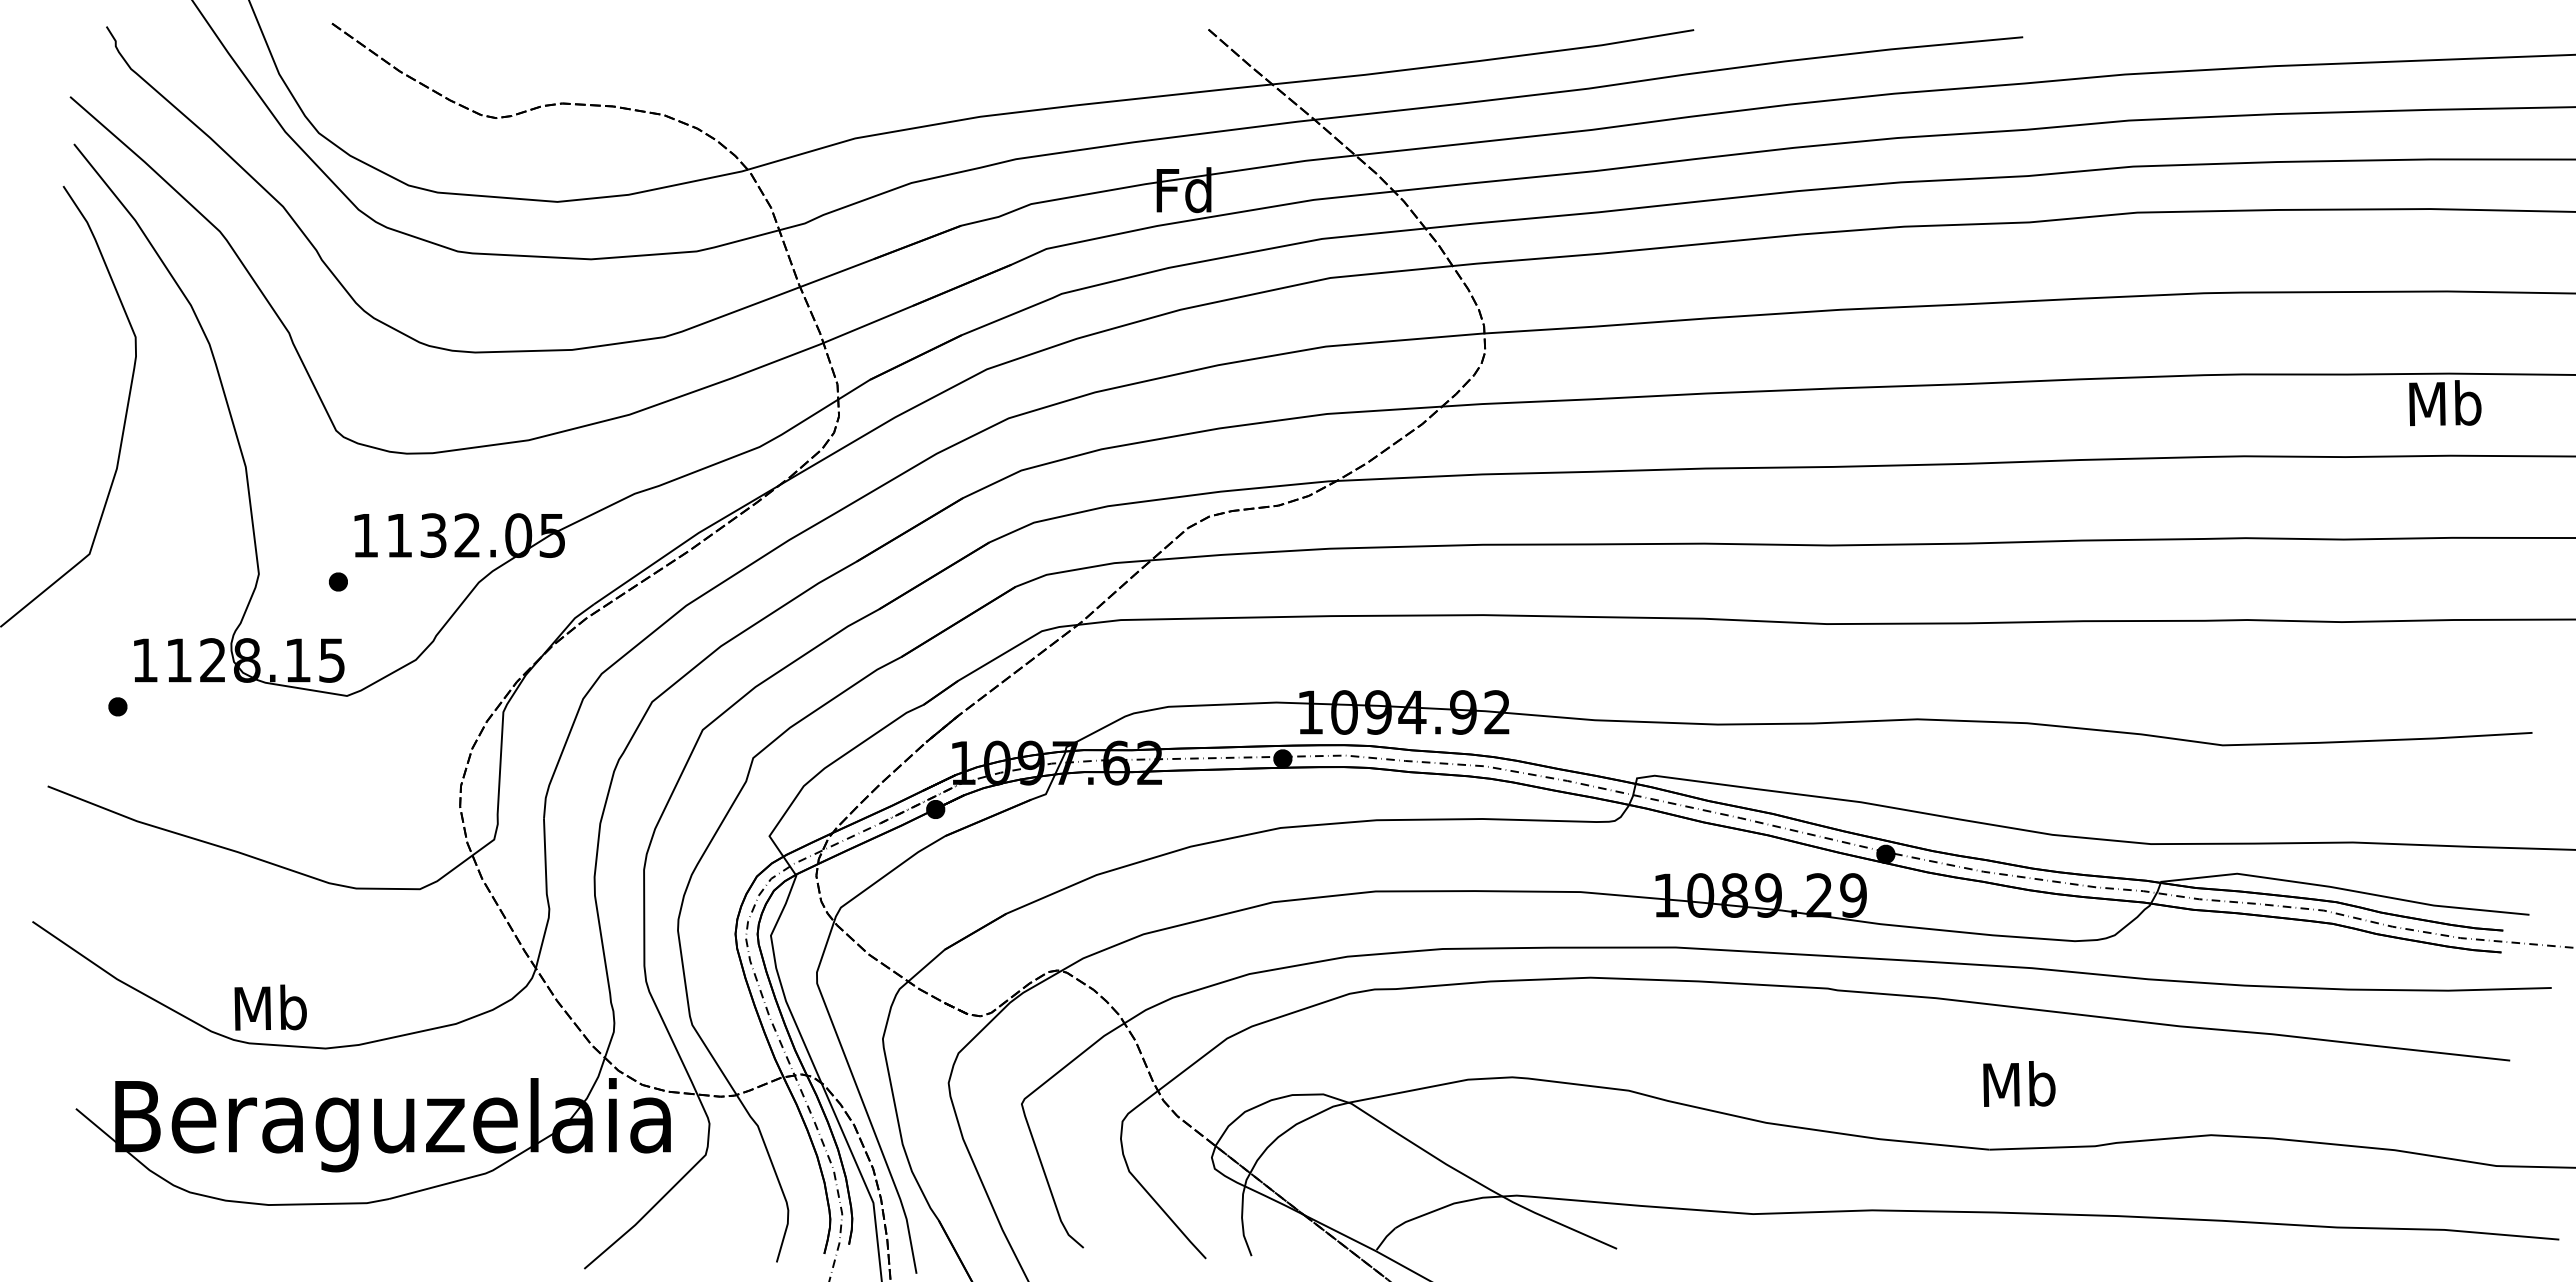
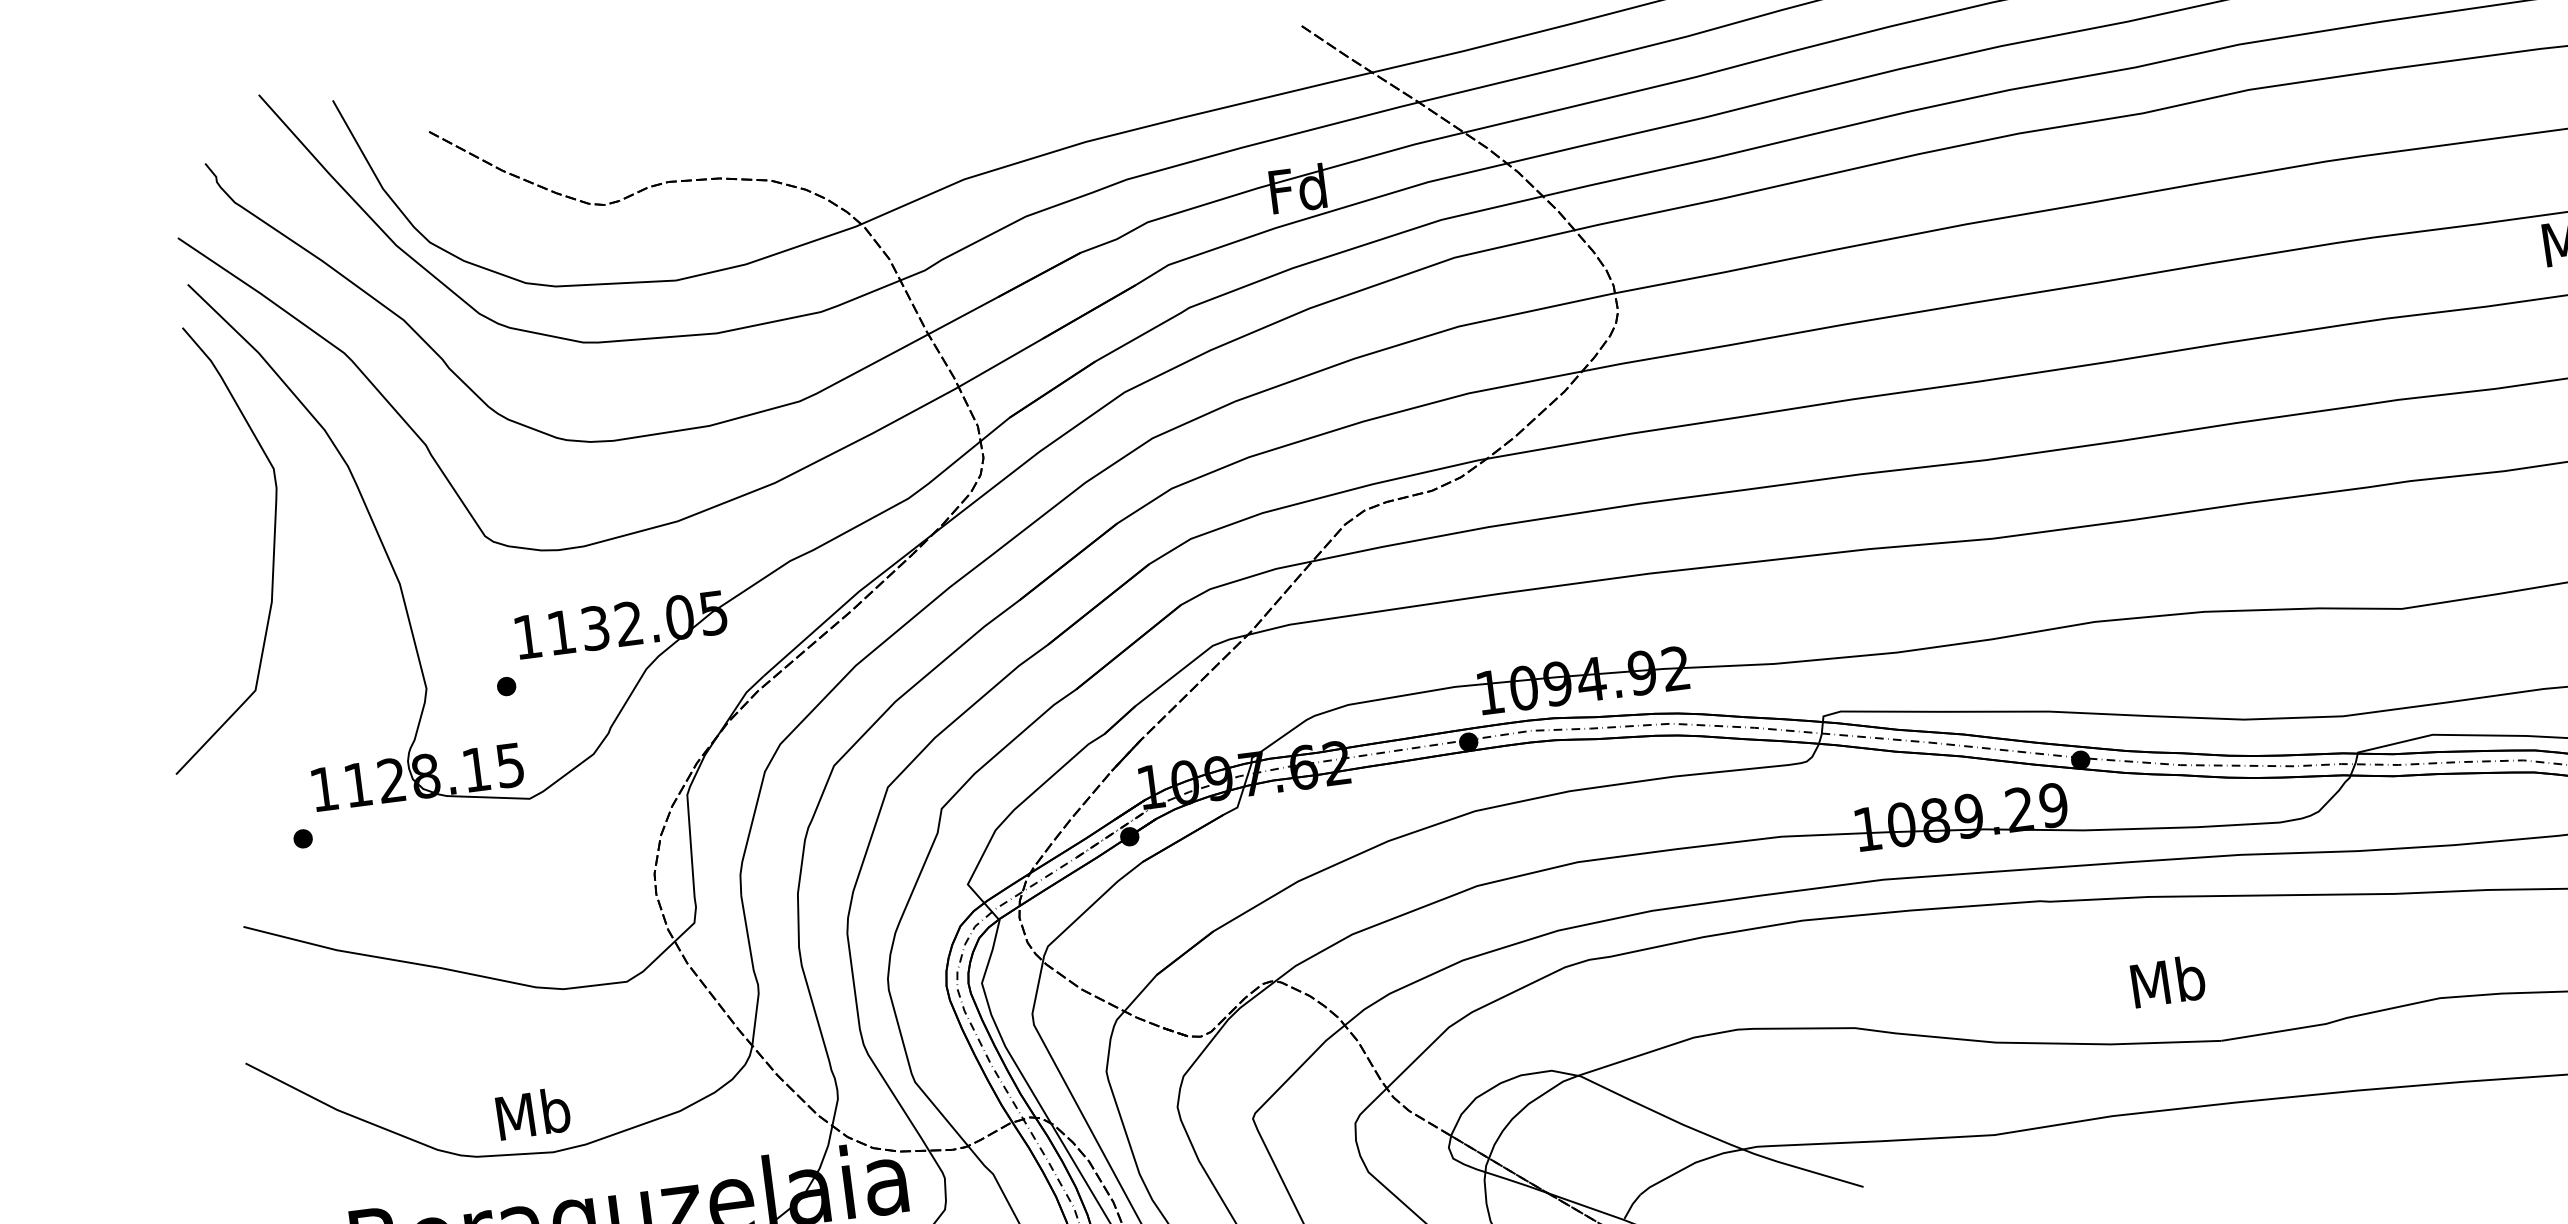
text: (270, 1007) -> (533, 1113), moved
text: (2019, 1083) -> (2168, 980), moved

